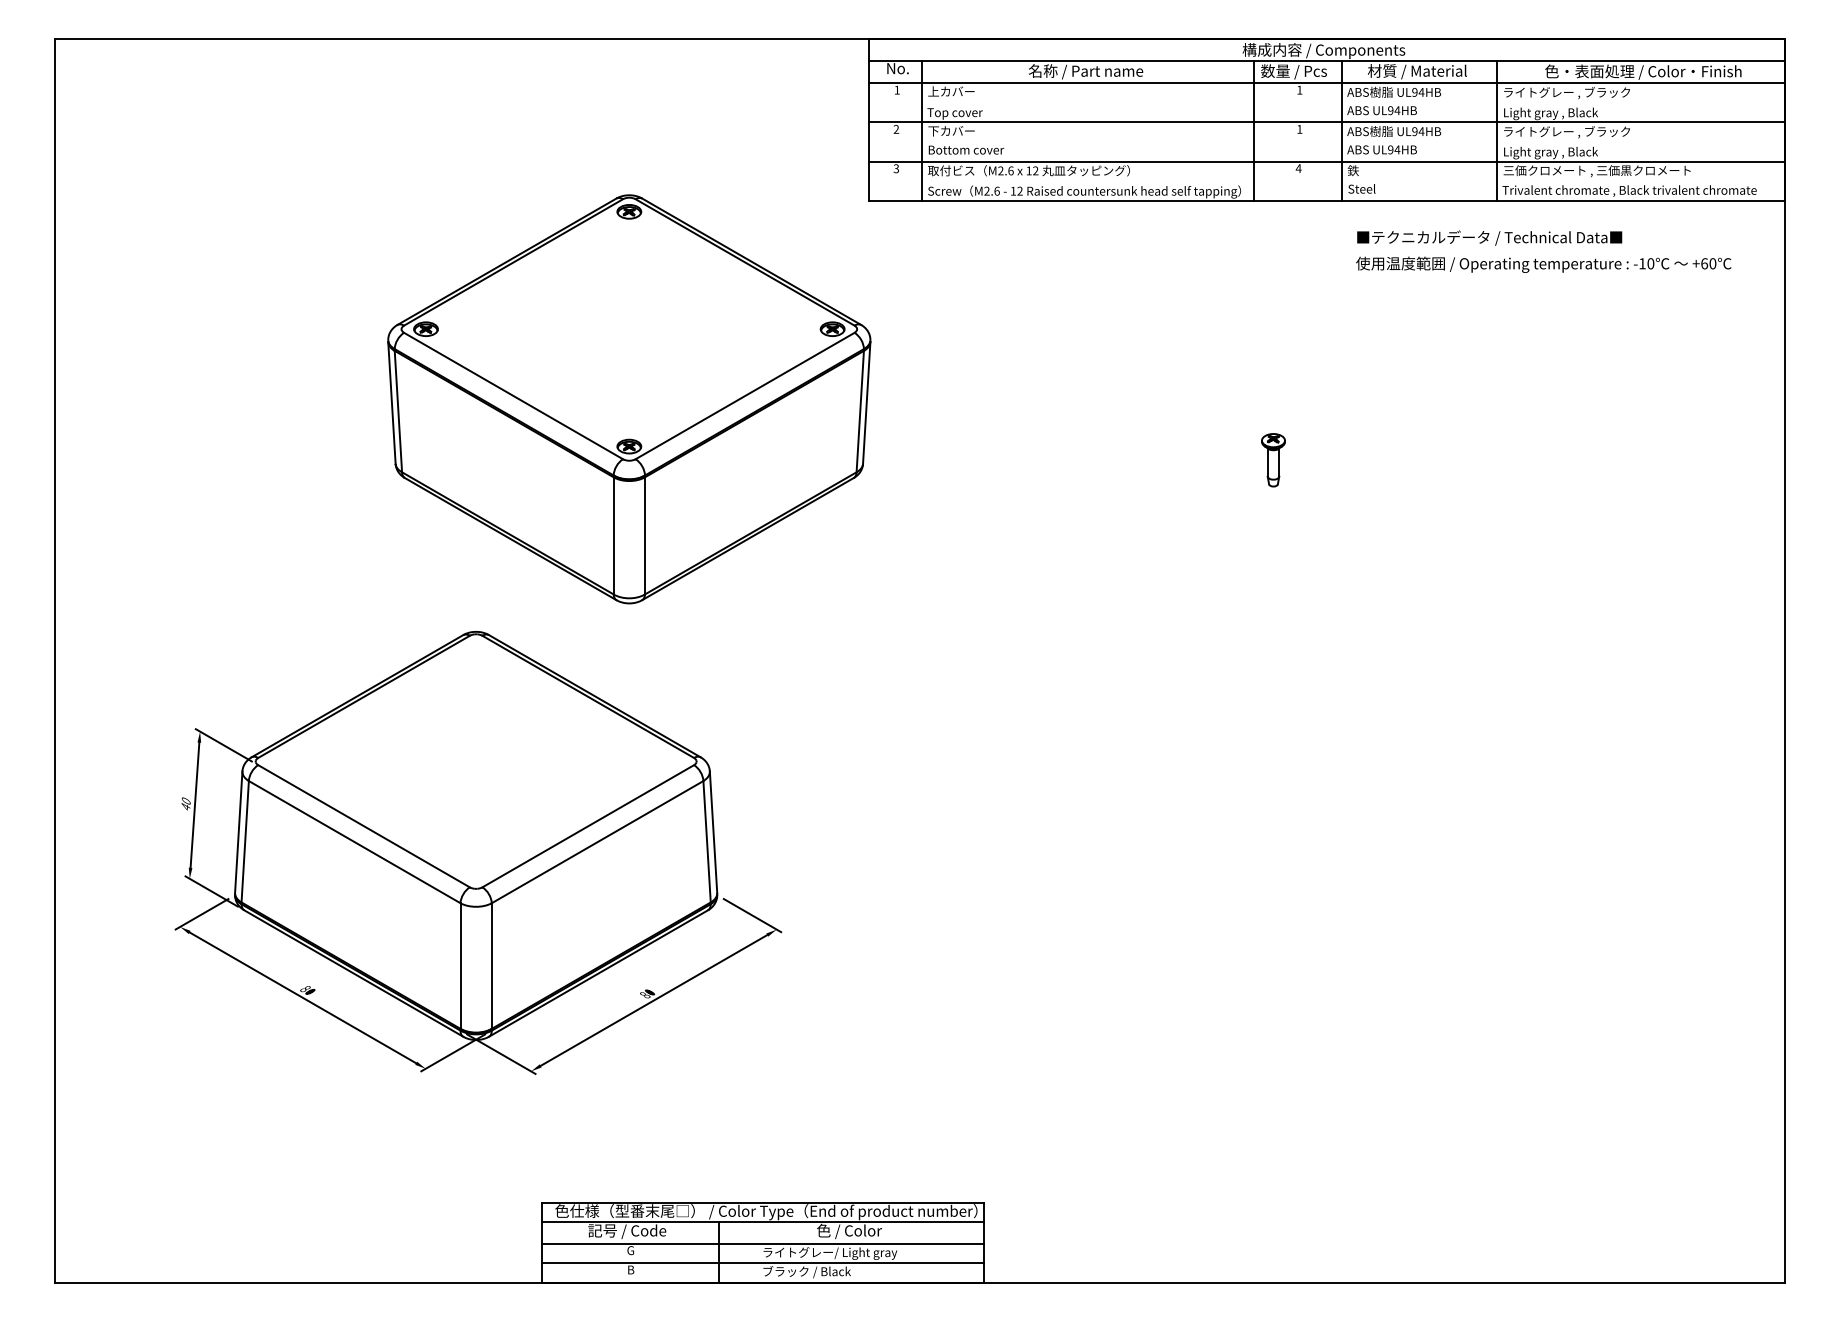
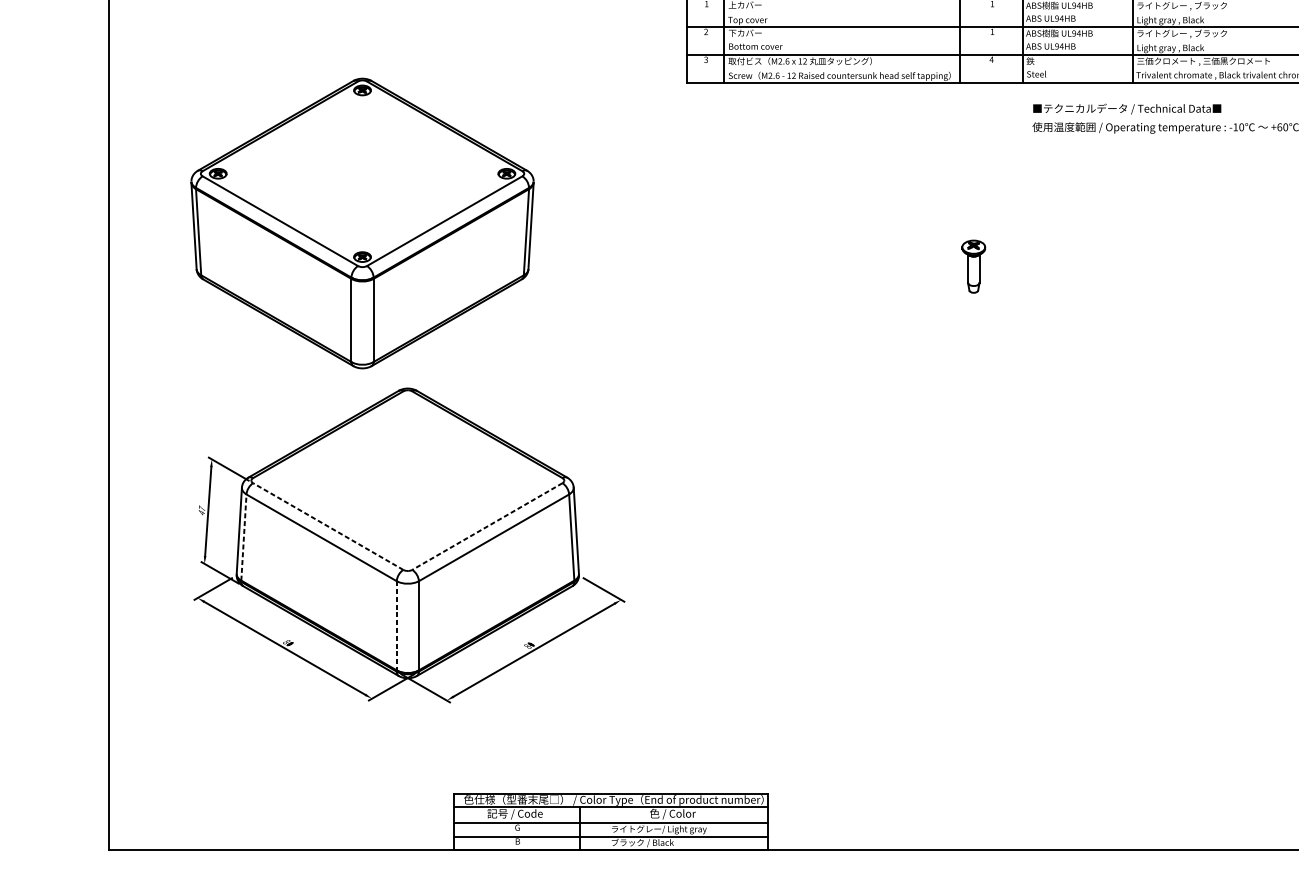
part: (629, 399) -> (362, 223), moved
part: (1273, 460) -> (973, 266), size x1.4
text: (185, 800) -> (201, 508), 40 -> 47
line: (363, 826) -> (327, 526), solid -> dashed
line: (587, 826) -> (486, 526), solid -> dashed
line: (245, 841) -> (244, 537), solid -> dashed
line: (460, 966) -> (396, 626), solid -> dashed

